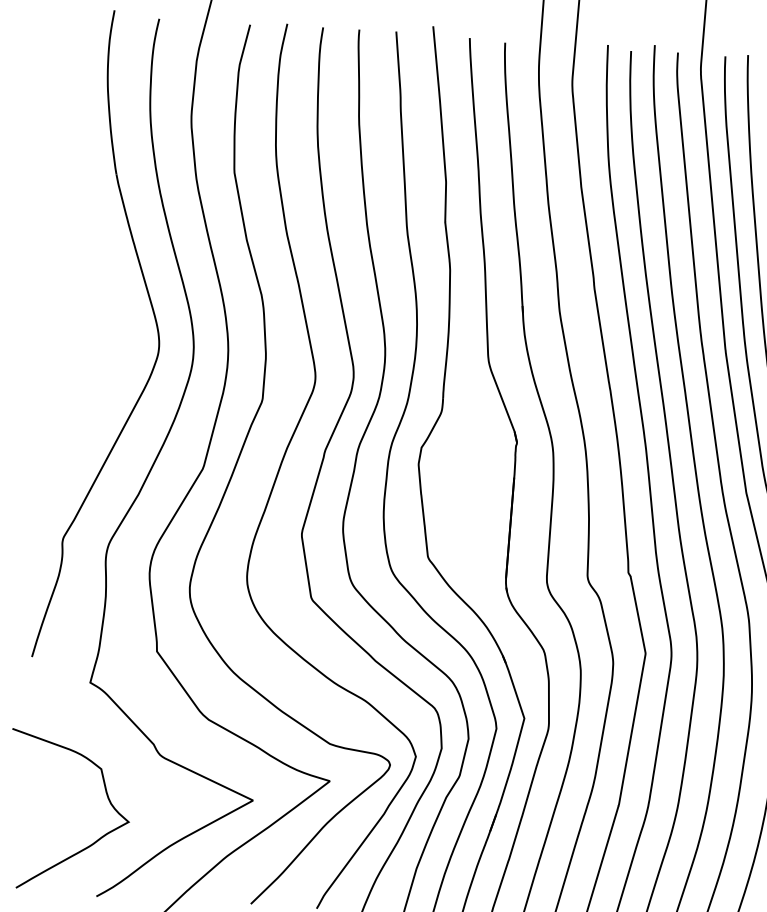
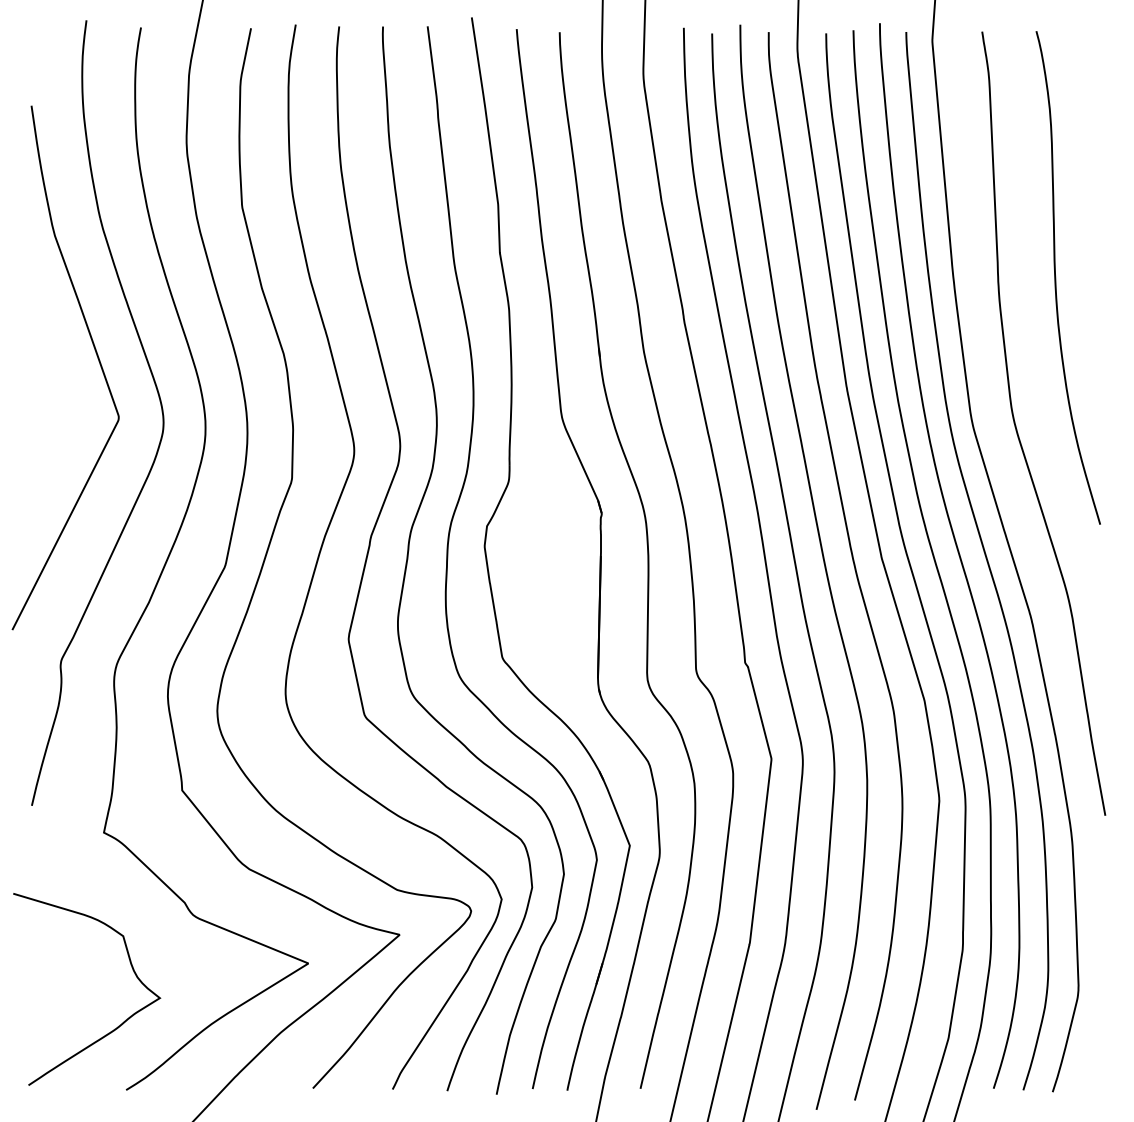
curve: (106, 286) -> (95, 353), added

